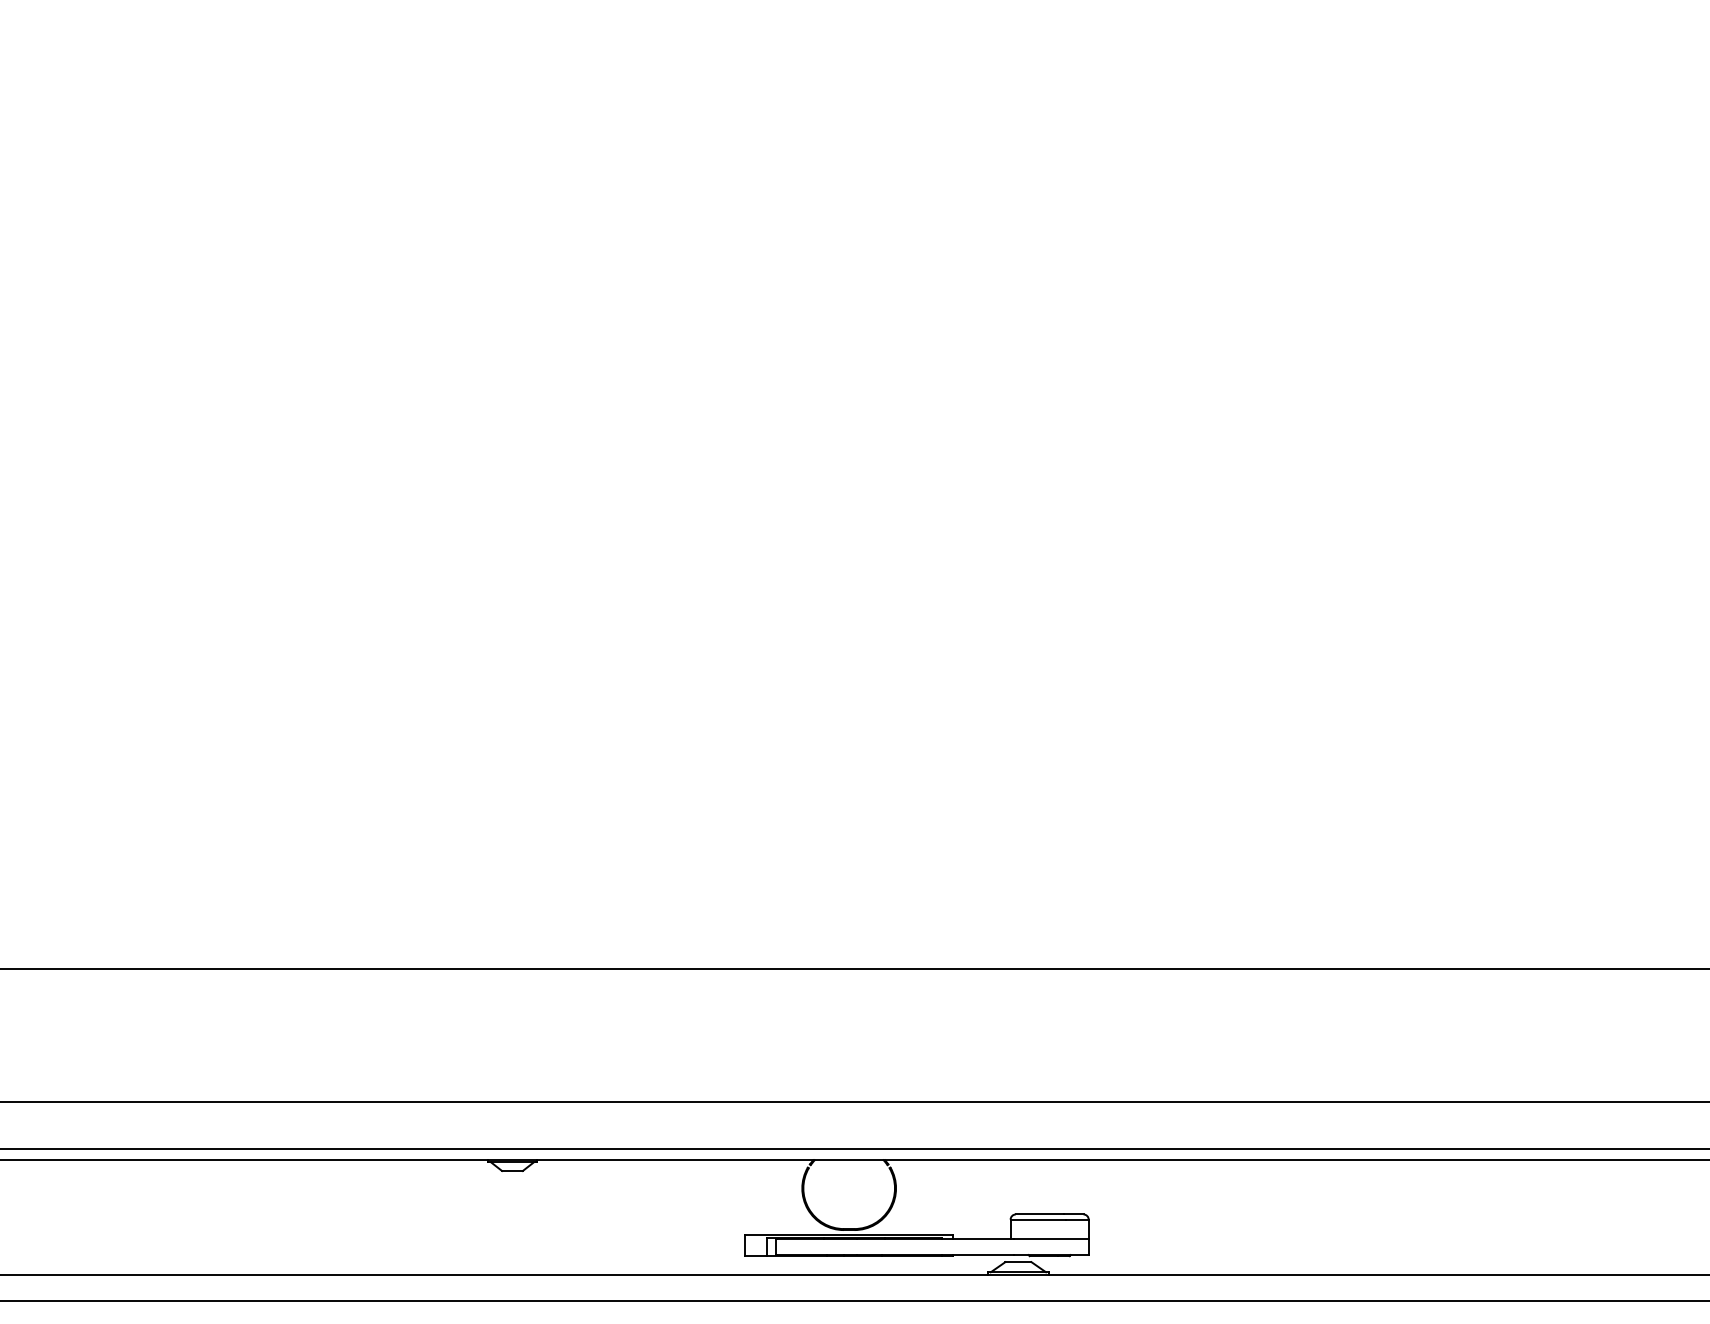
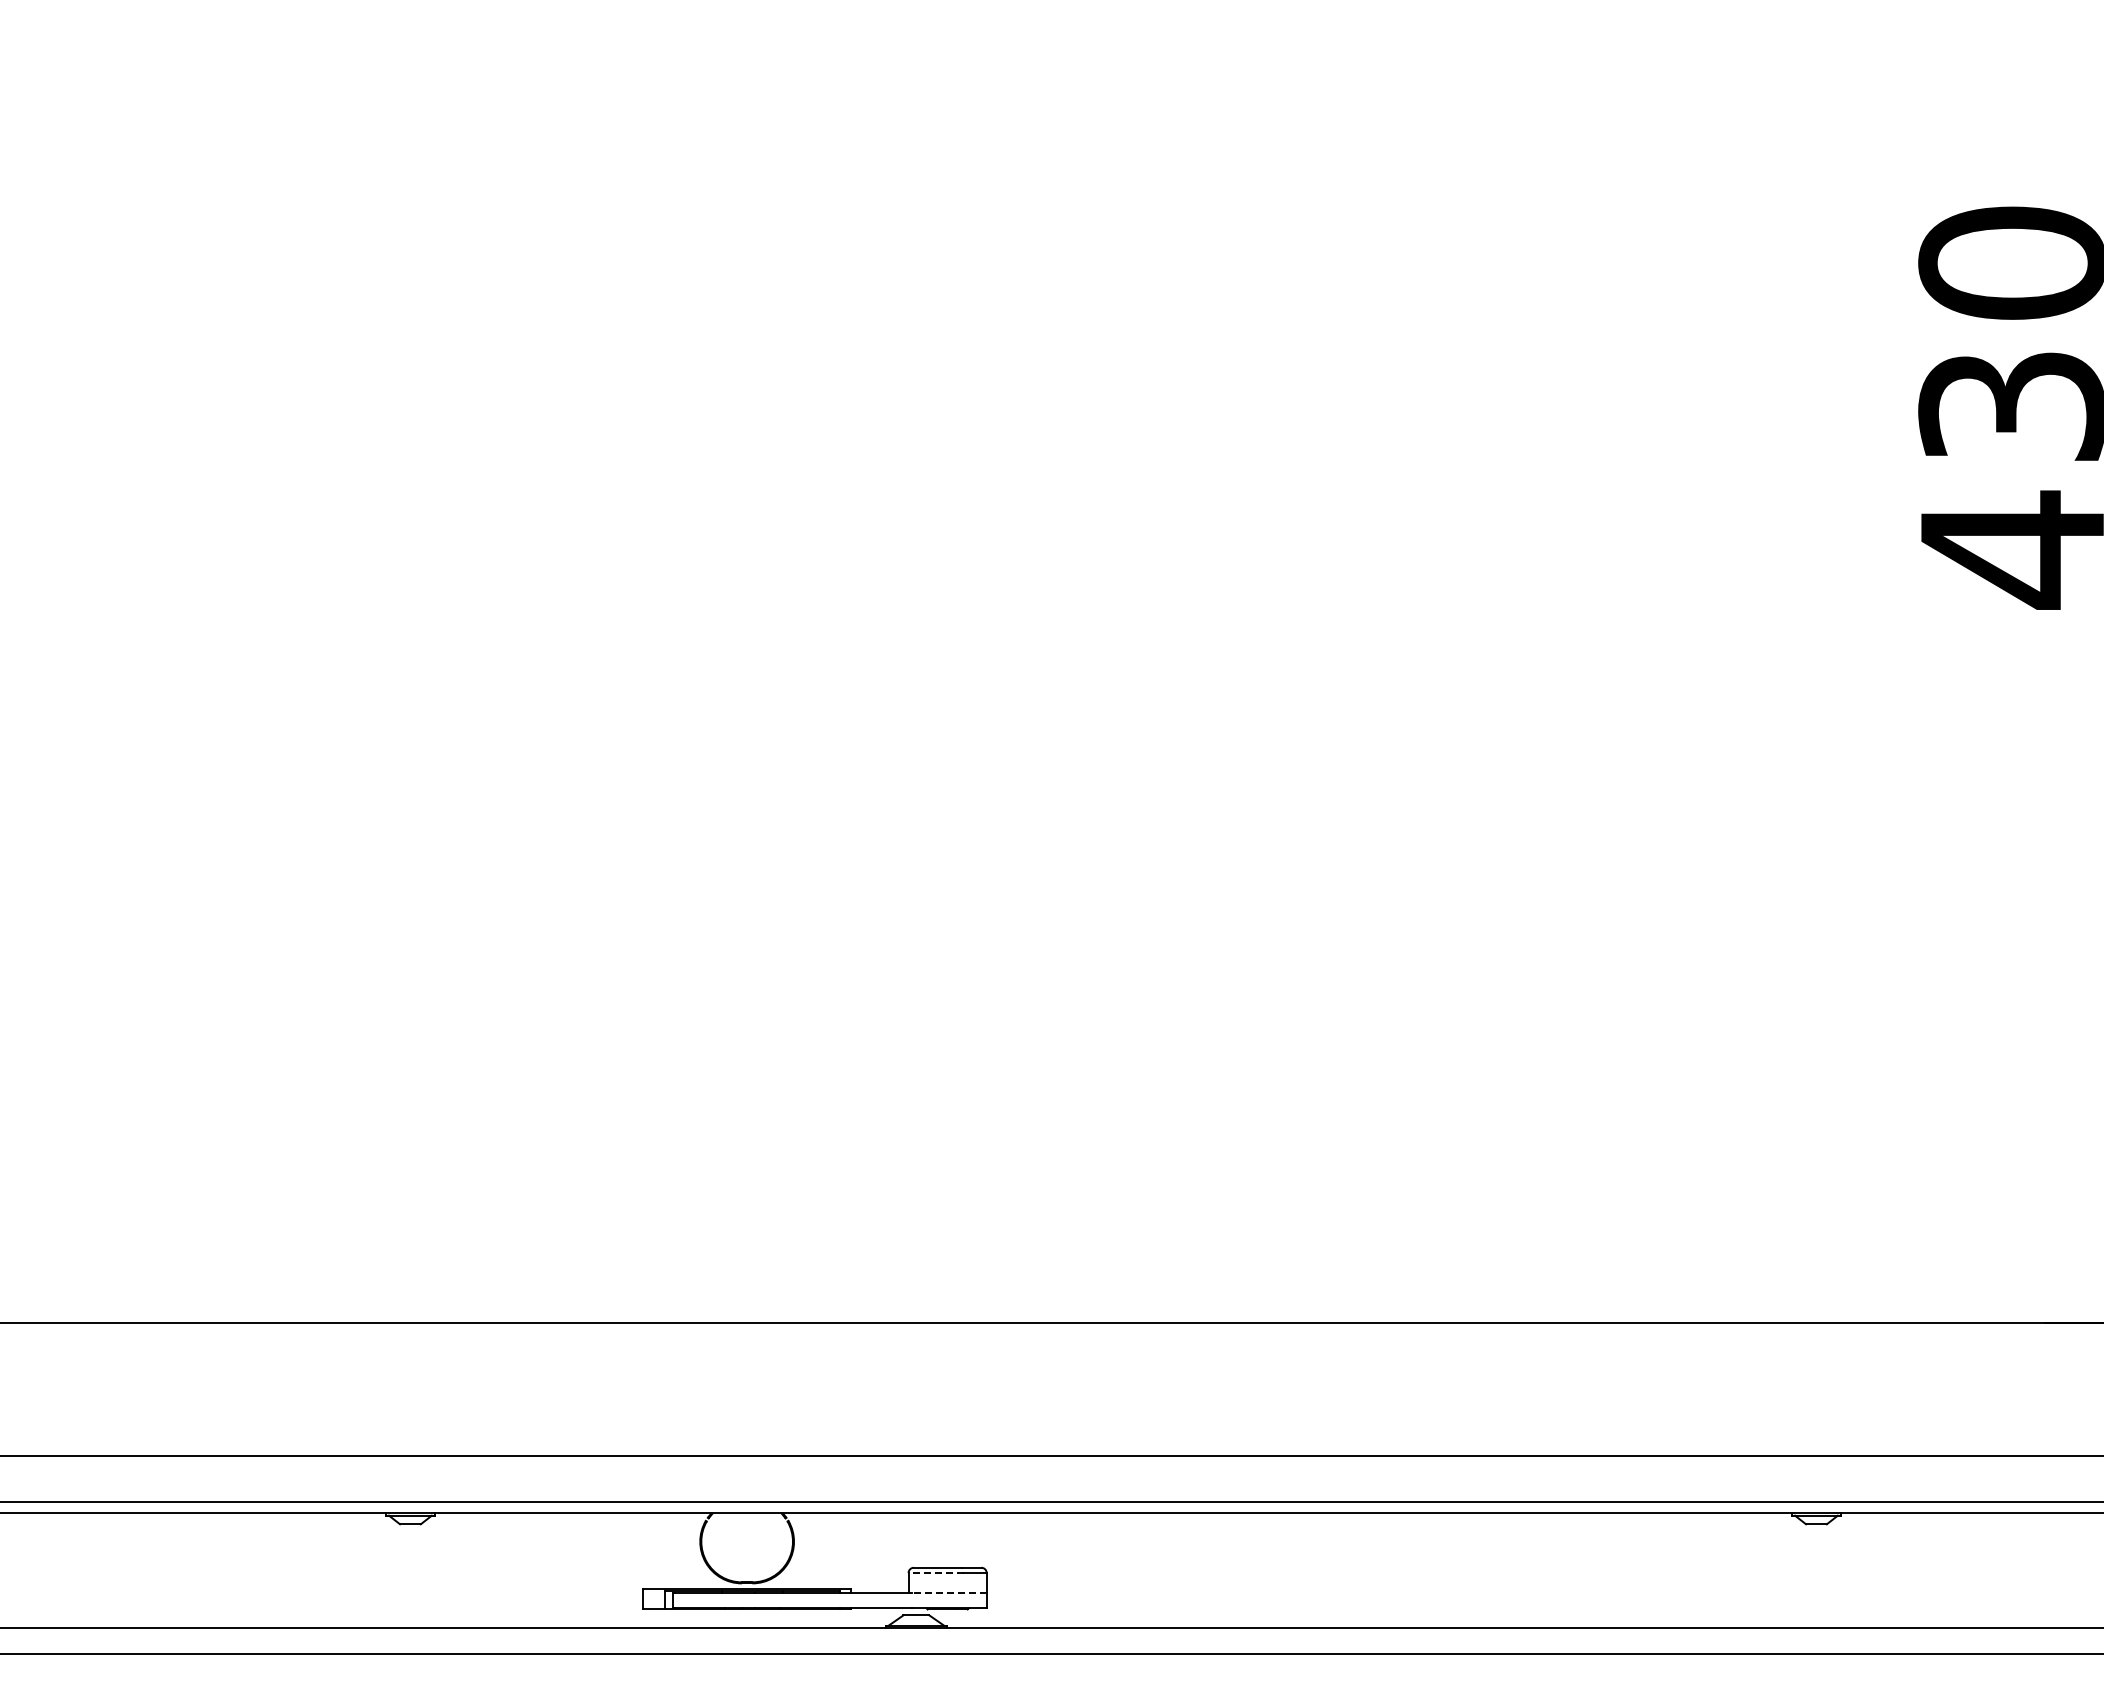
line: (1038, 1219) -> (936, 1572), solid -> dashed
line: (1050, 1239) -> (948, 1592), solid -> dashed

